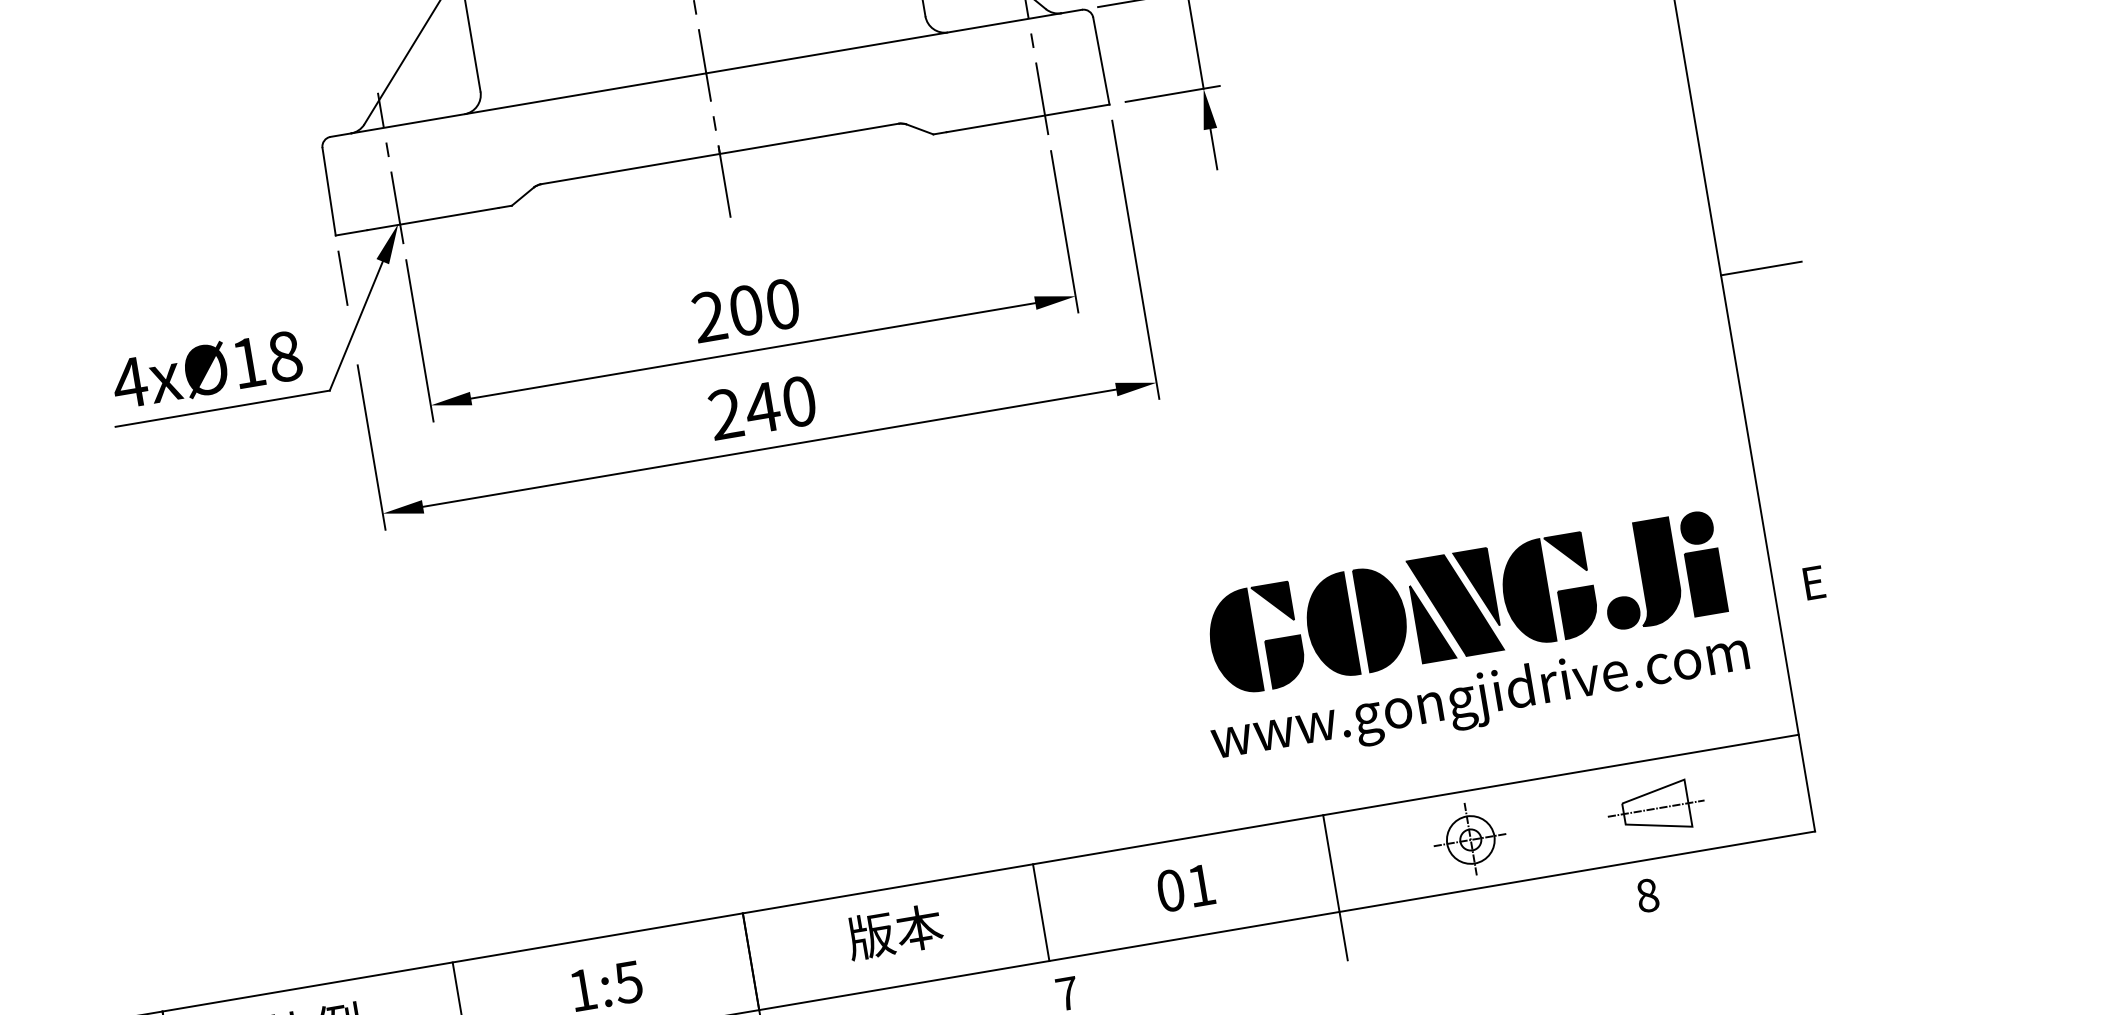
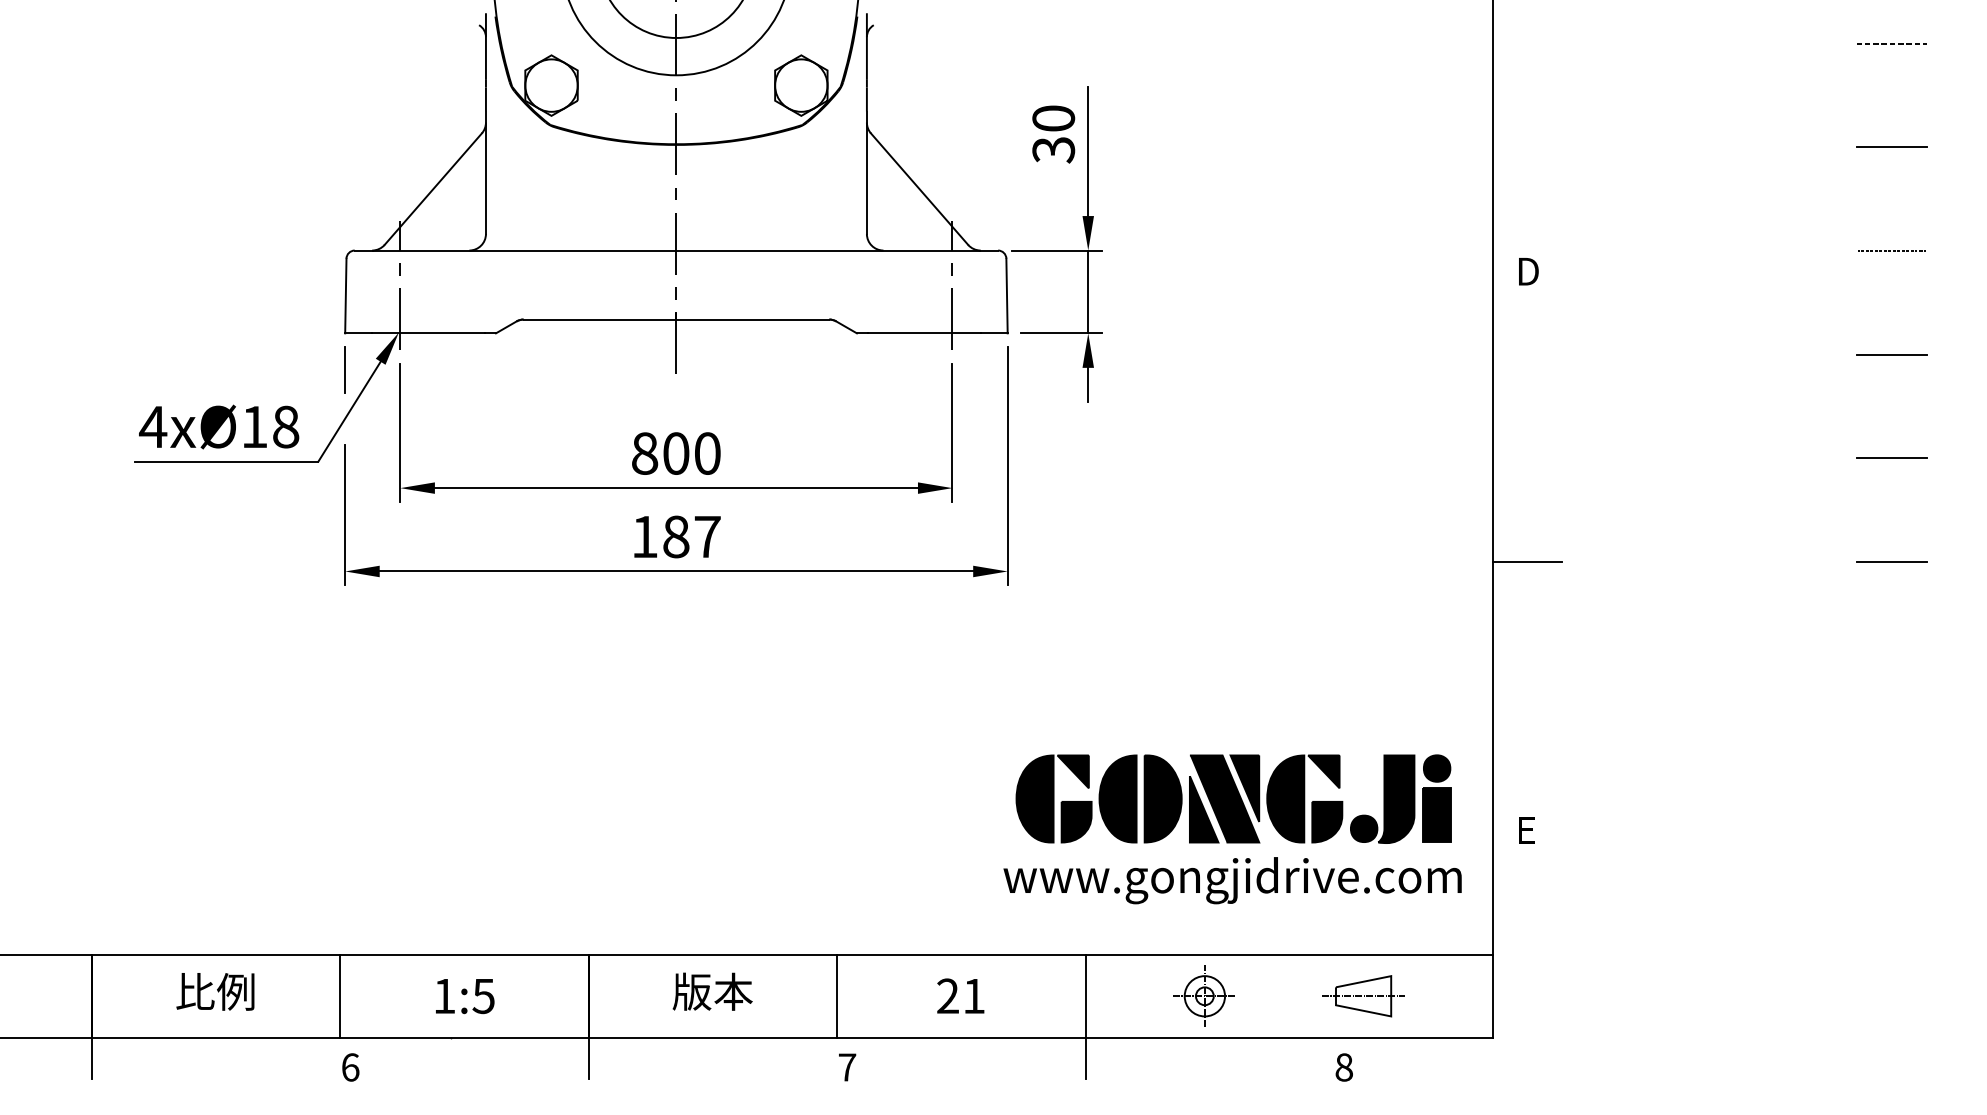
text: (710, 316) -> (645, 453), 200 -> 800
text: (761, 407) -> (675, 536), 240 -> 187
text: (1170, 891) -> (947, 996), 01 -> 21

